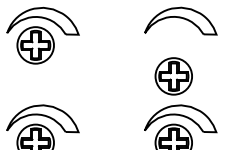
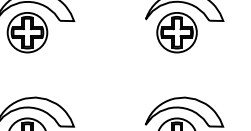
part: (173, 76) -> (176, 32), moved

